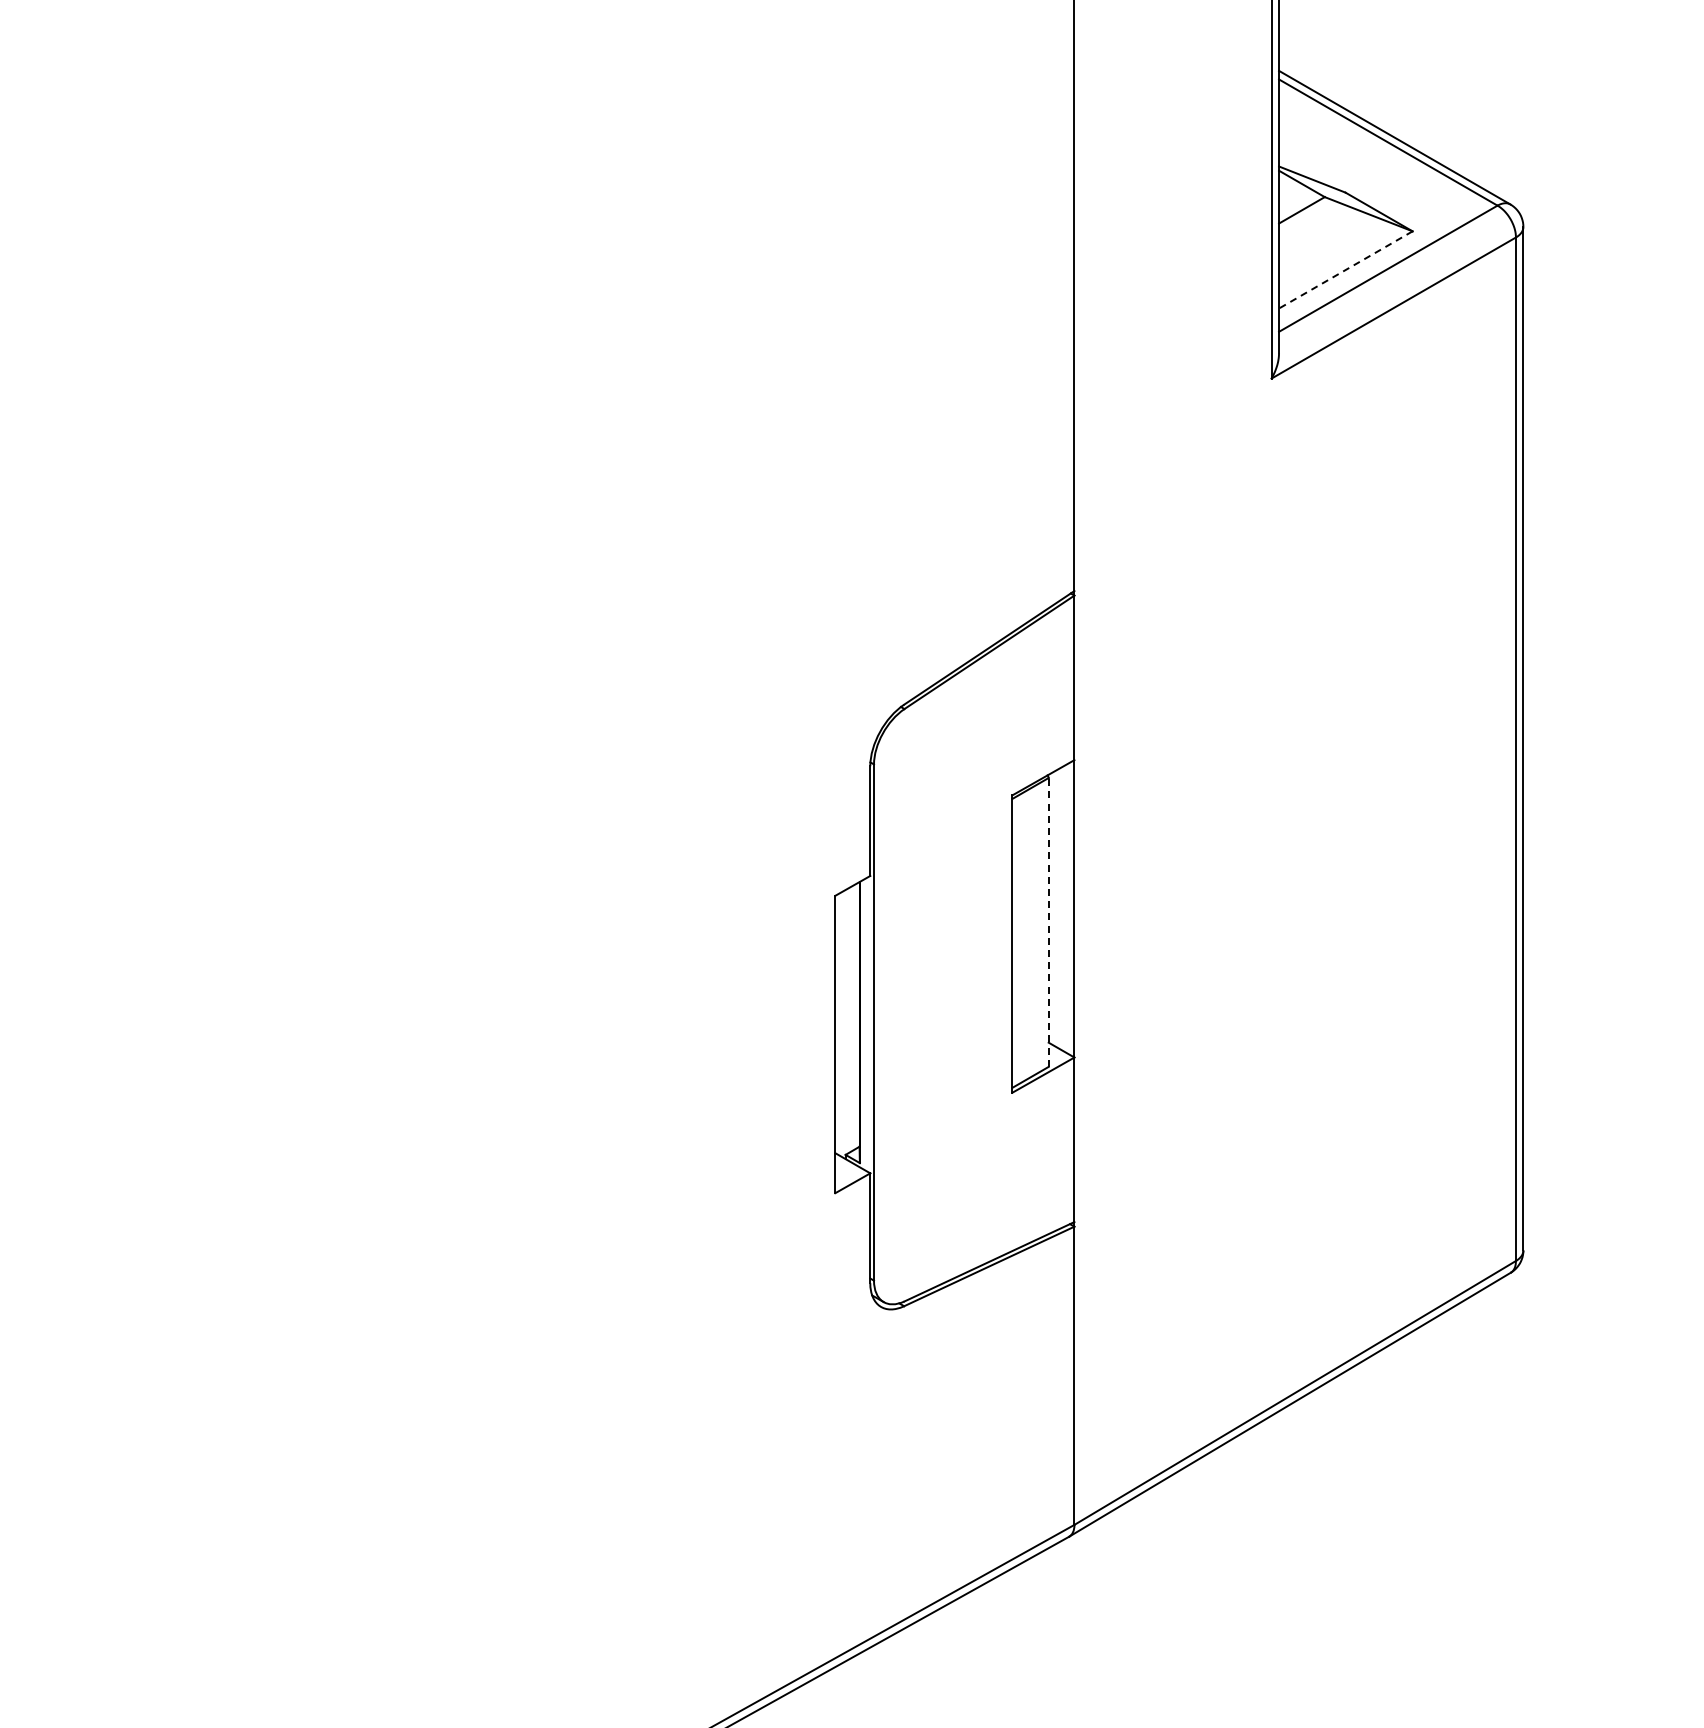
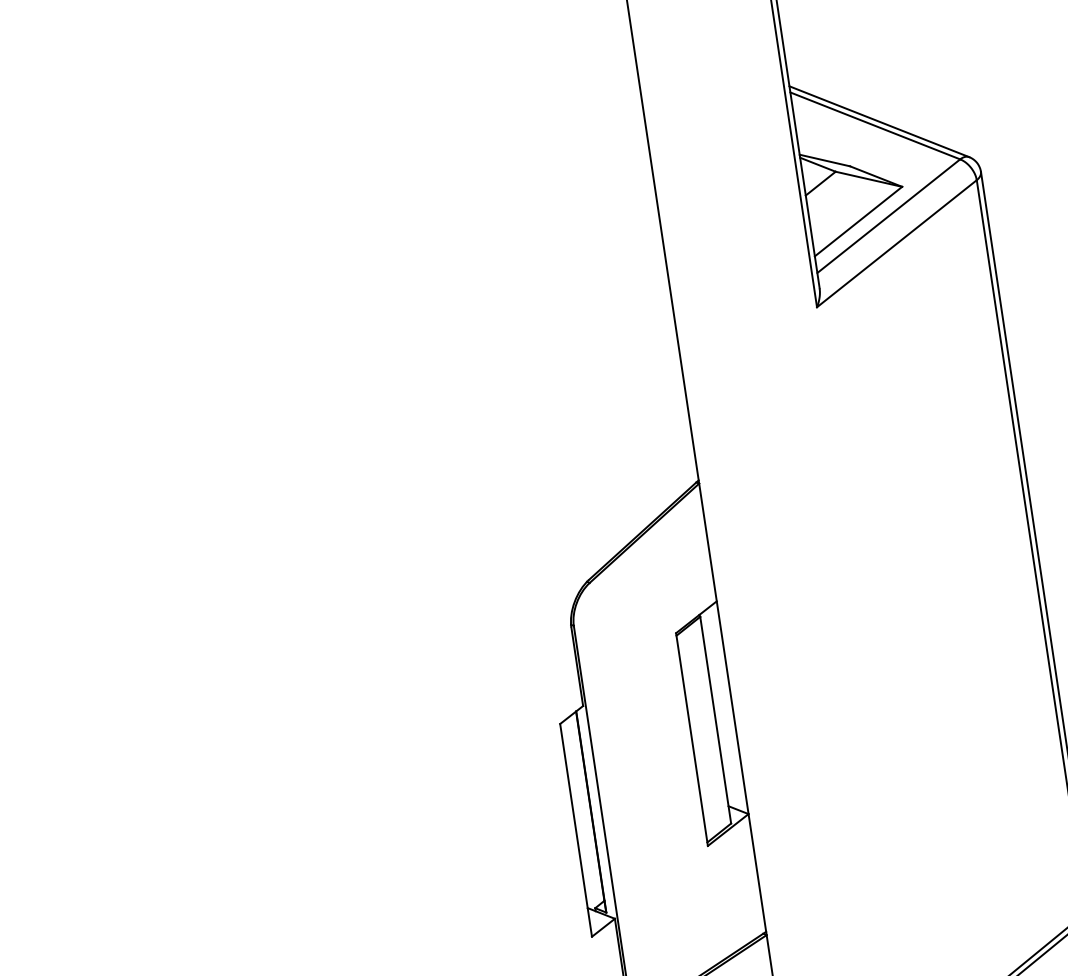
line: (1345, 270) -> (858, 222), dashed -> solid
line: (1048, 921) -> (715, 719), dashed -> solid

